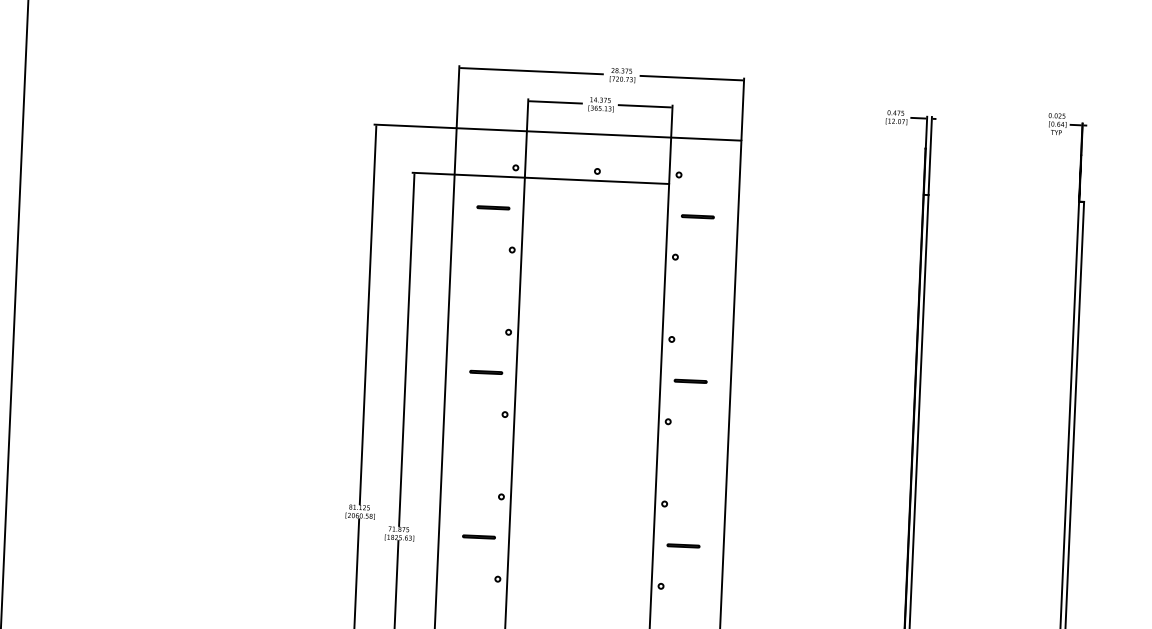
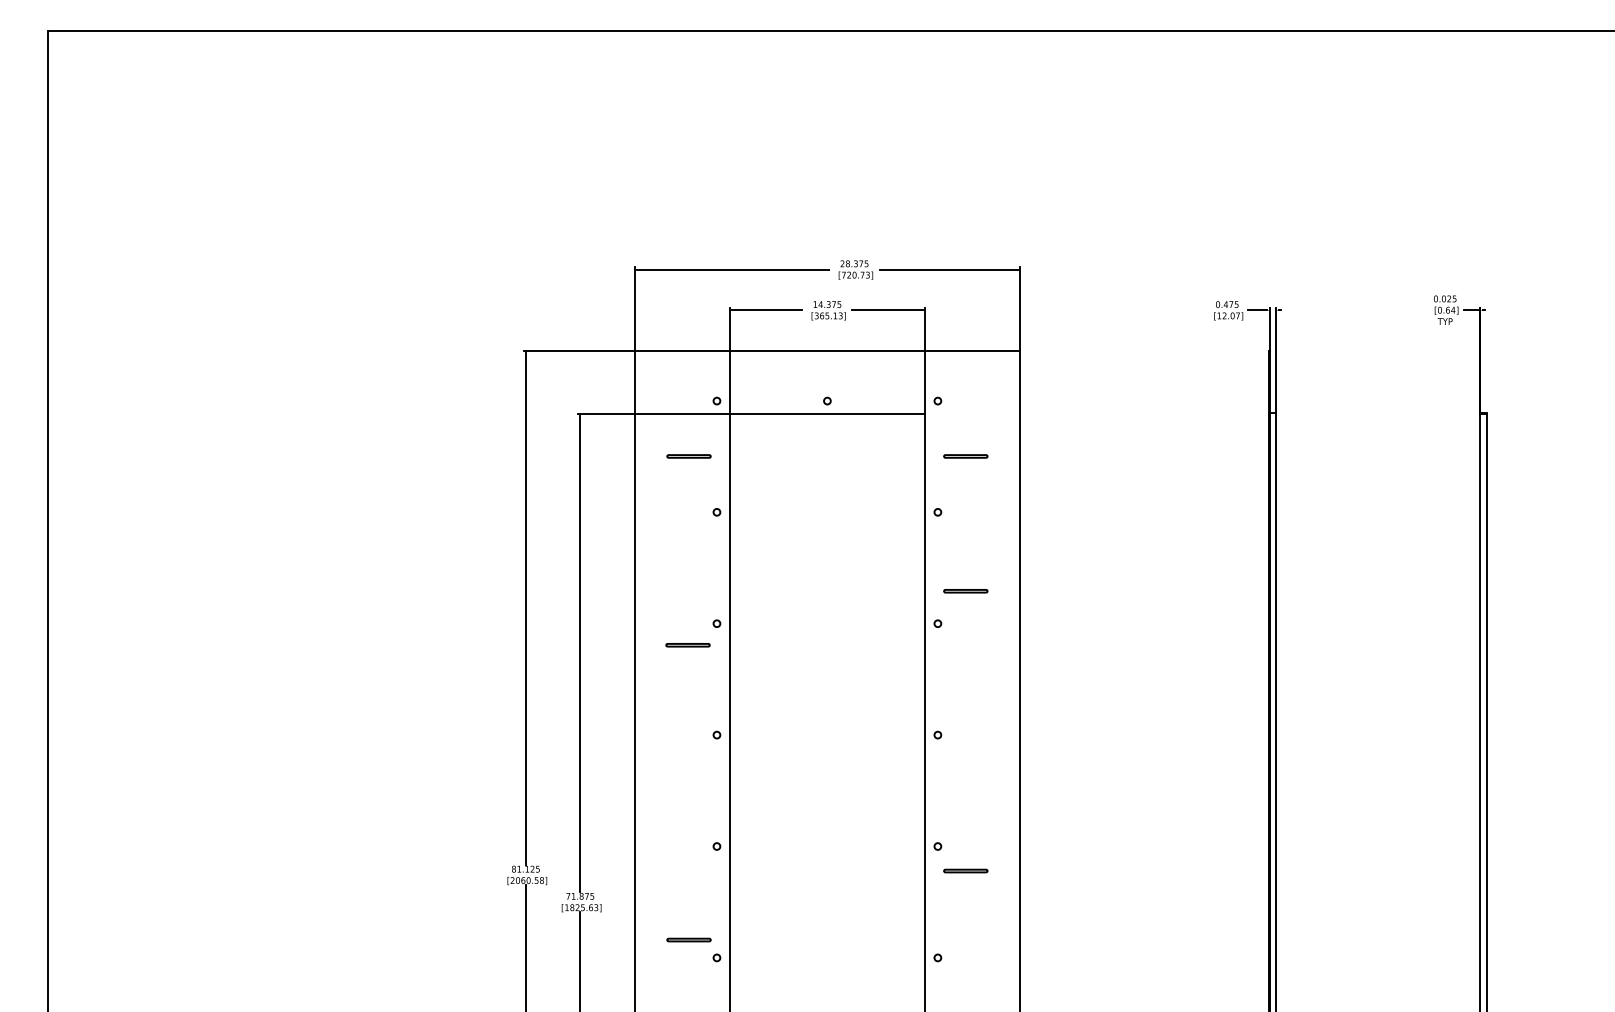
line: (485, 372) -> (687, 645), moved
line: (690, 381) -> (965, 591), moved
part: (478, 536) -> (688, 939), moved
part: (683, 545) -> (965, 870), moved

